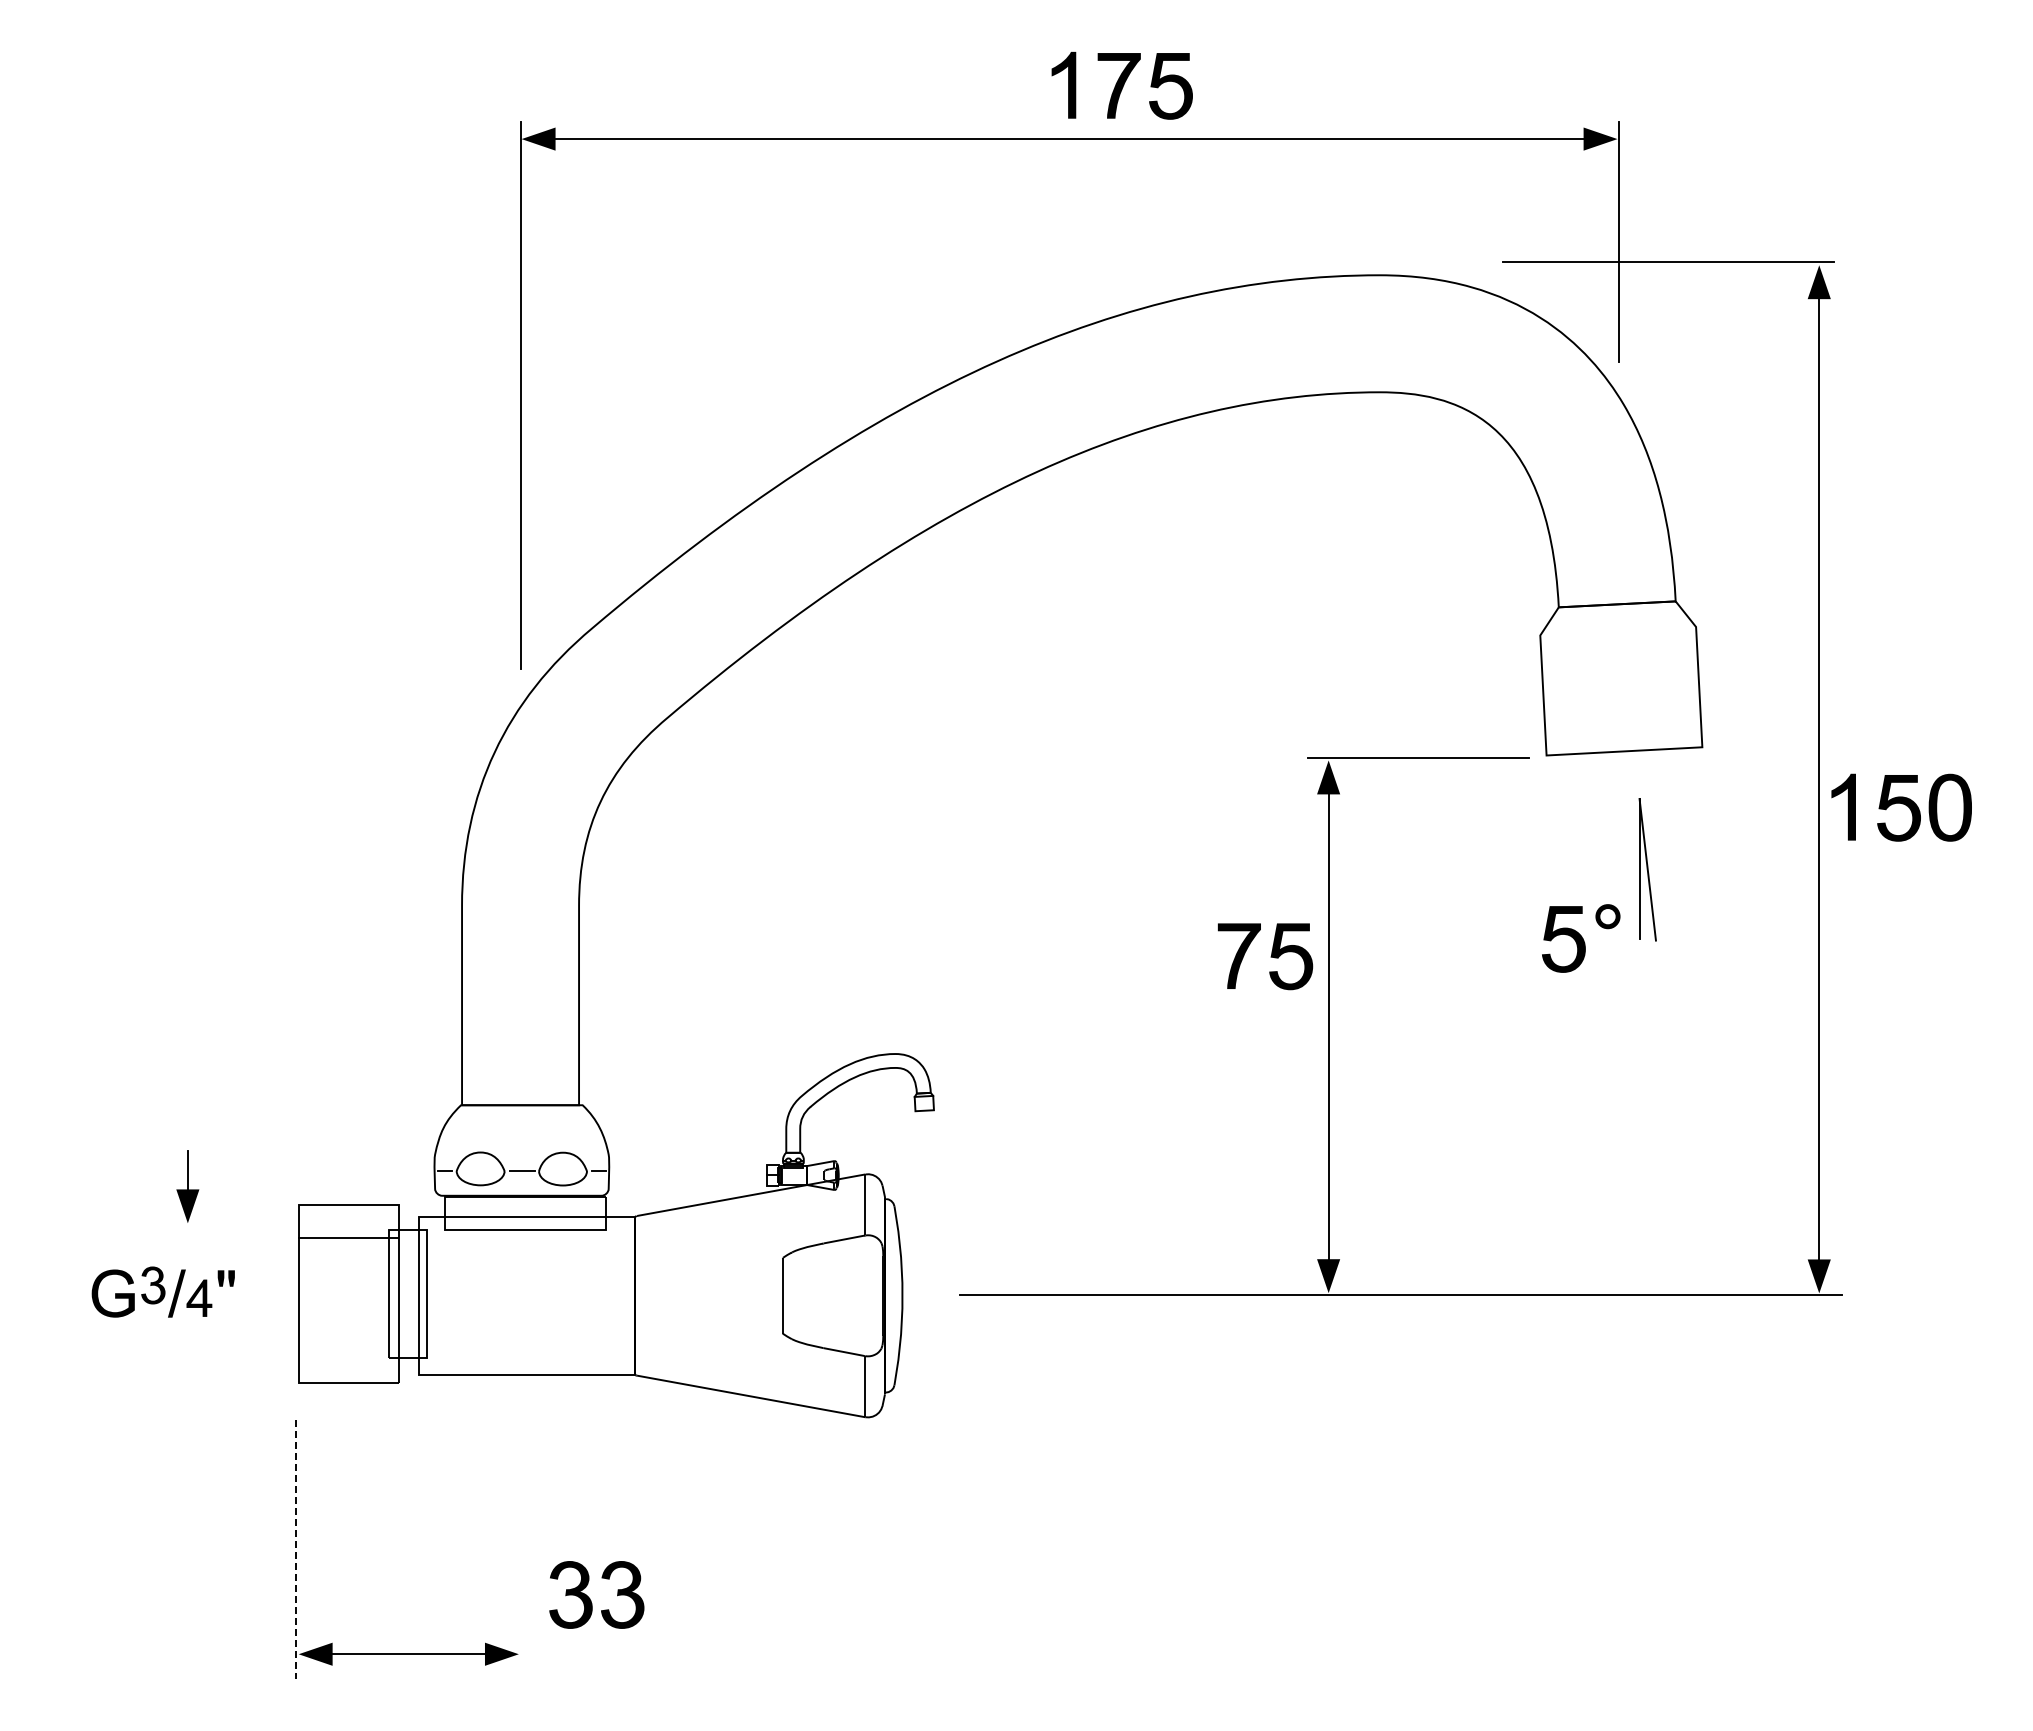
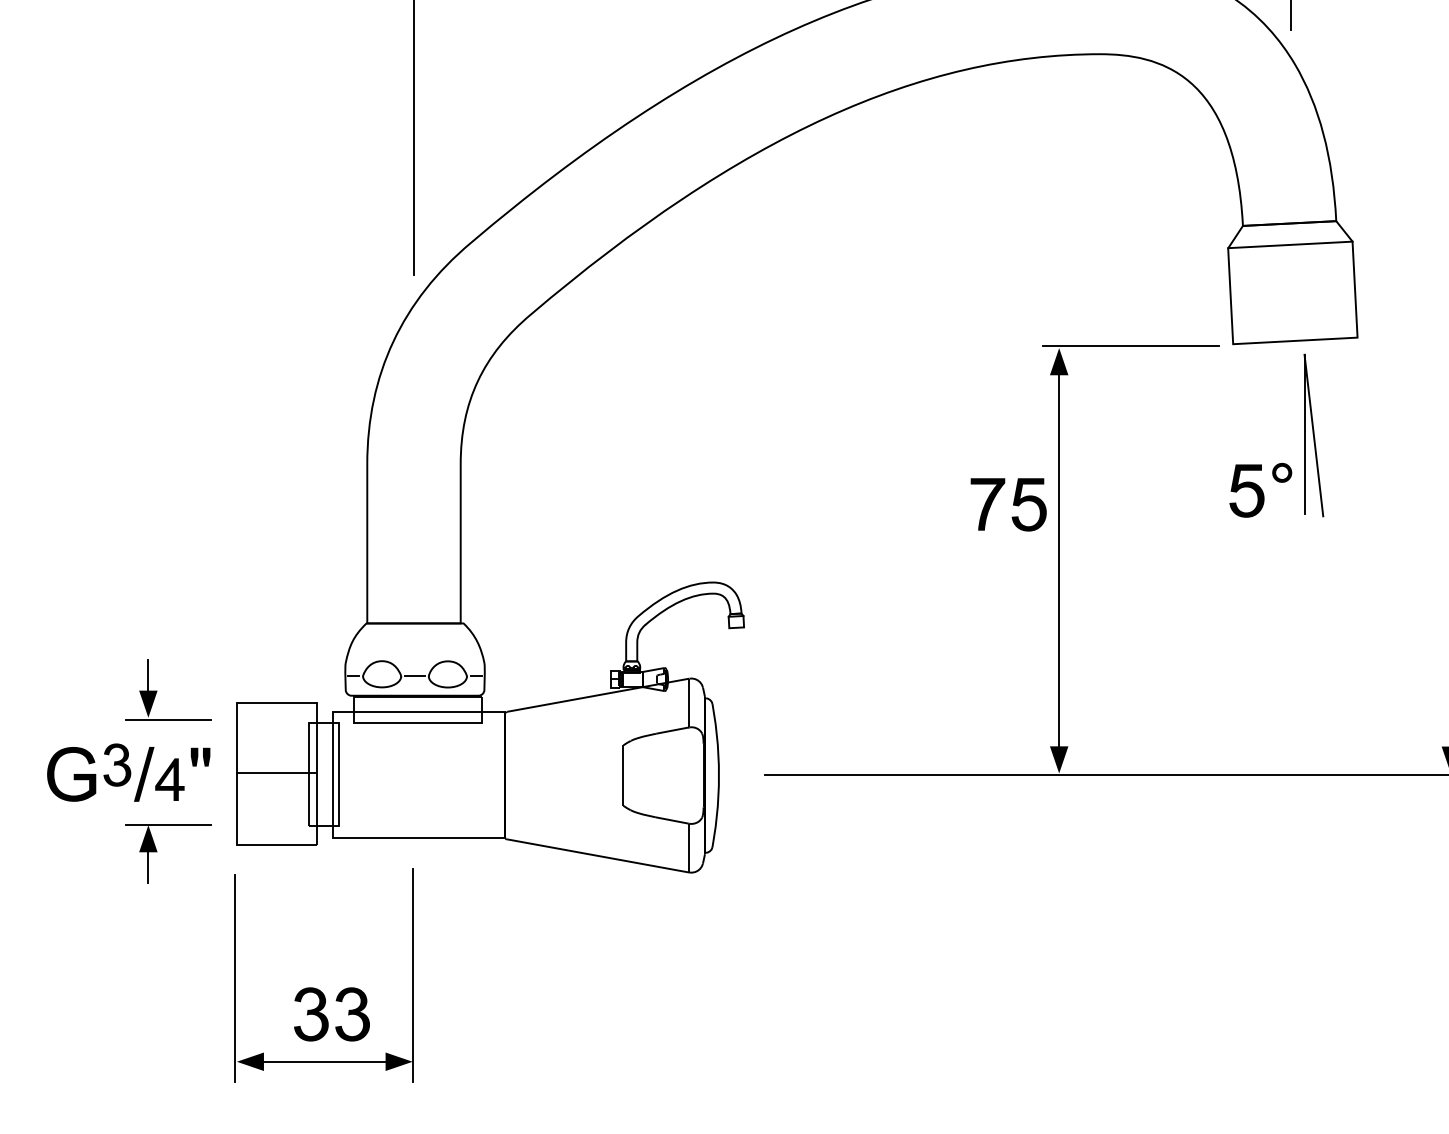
line: (1618, 631) -> (1290, 245), added
part: (1647, 869) -> (1313, 435), size x1.43
line: (212, 1226) -> (168, 720), added
line: (348, 1237) -> (276, 772), moved
part: (163, 1291) -> (128, 772), size x1.43
part: (199, 1391) -> (157, 851), added
line: (518, 1545) -> (412, 974), added
line: (296, 1549) -> (235, 978), dashed -> solid
part: (590, 1598) -> (326, 1017), moved

